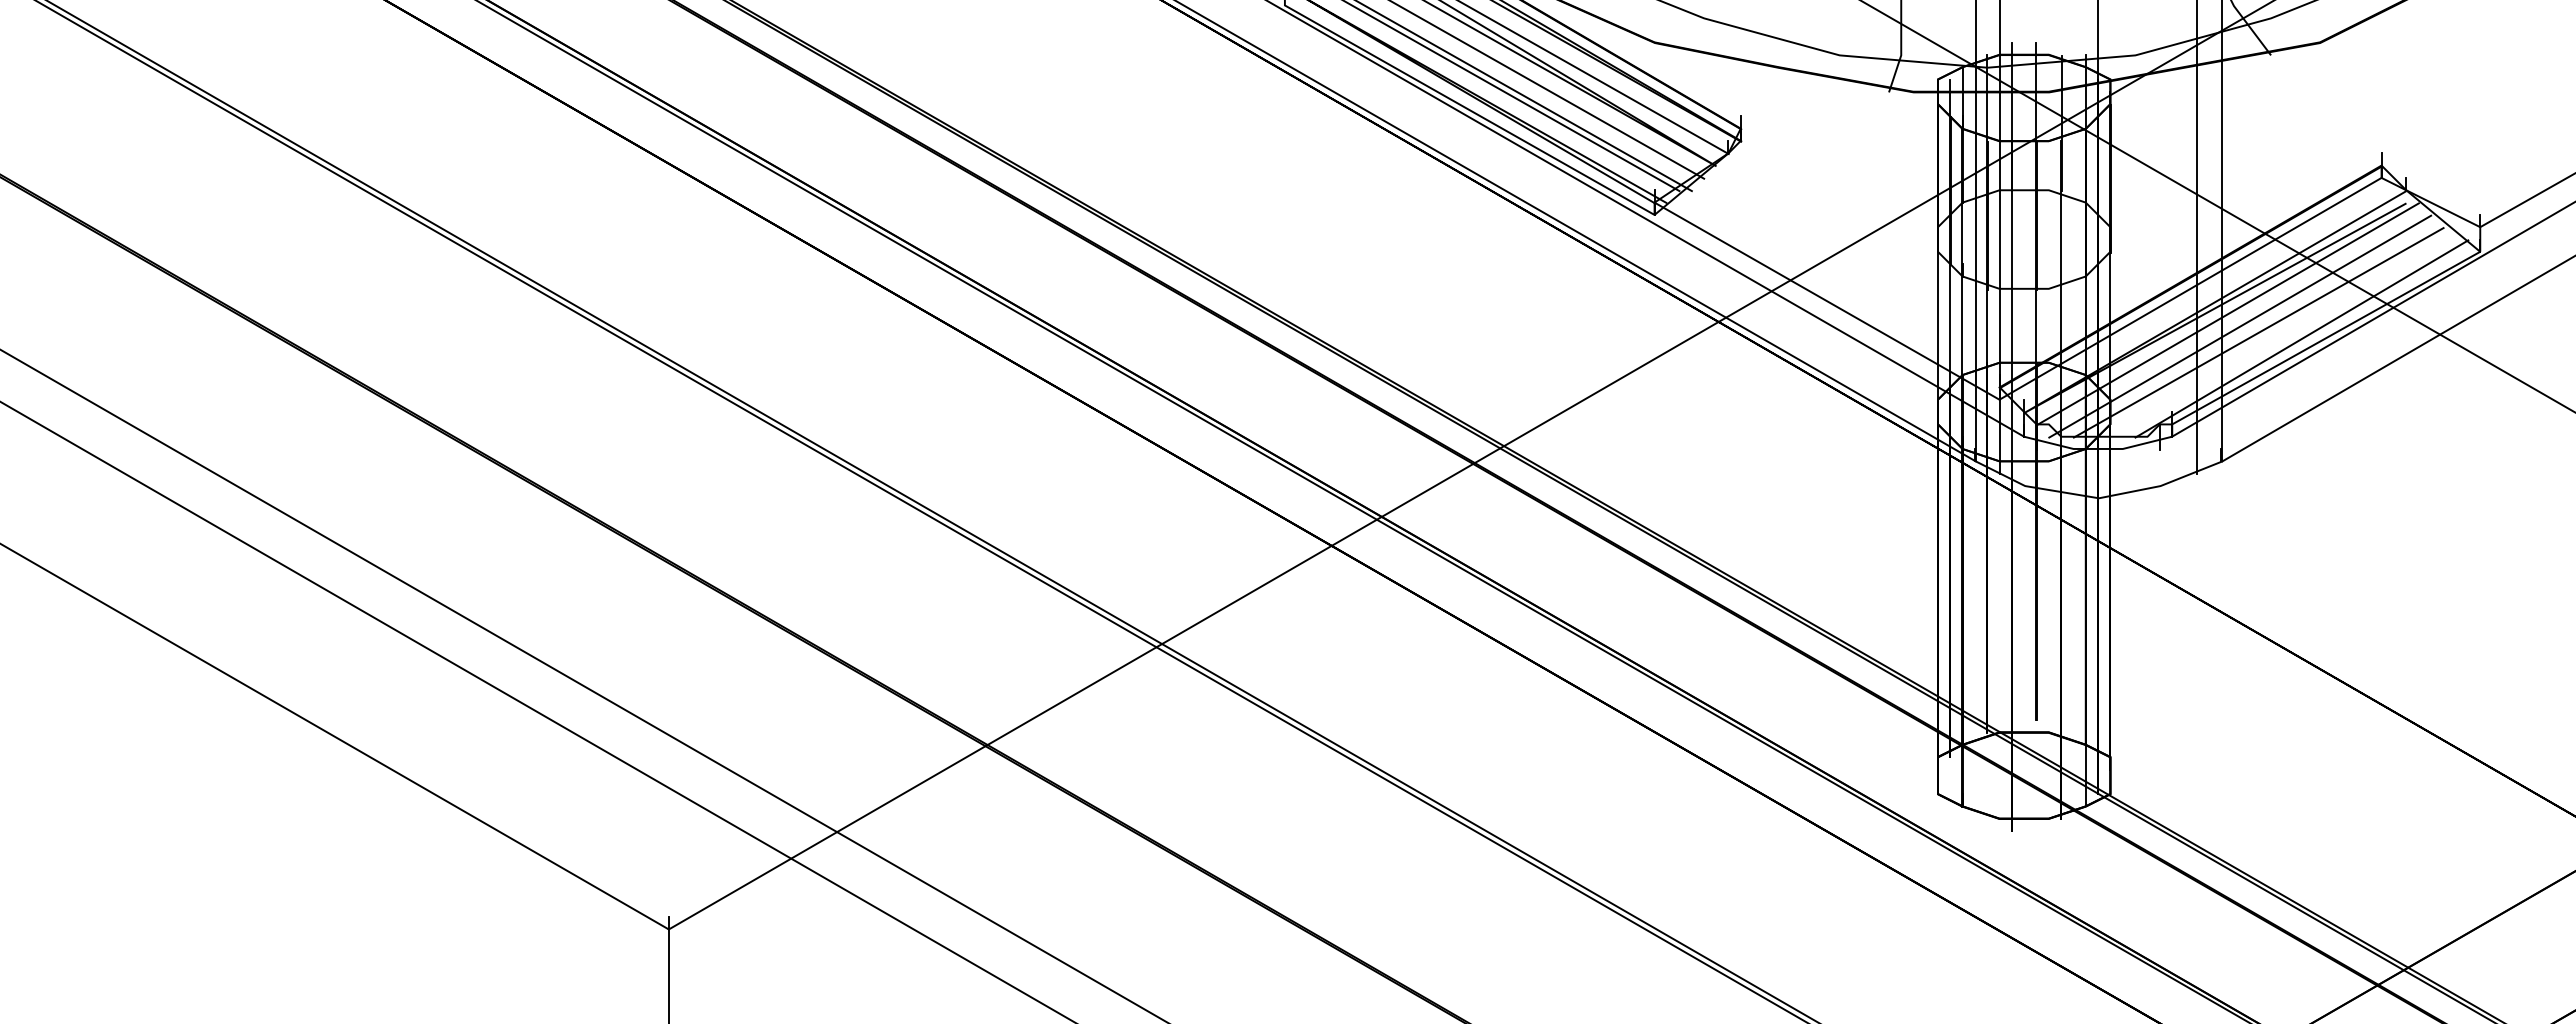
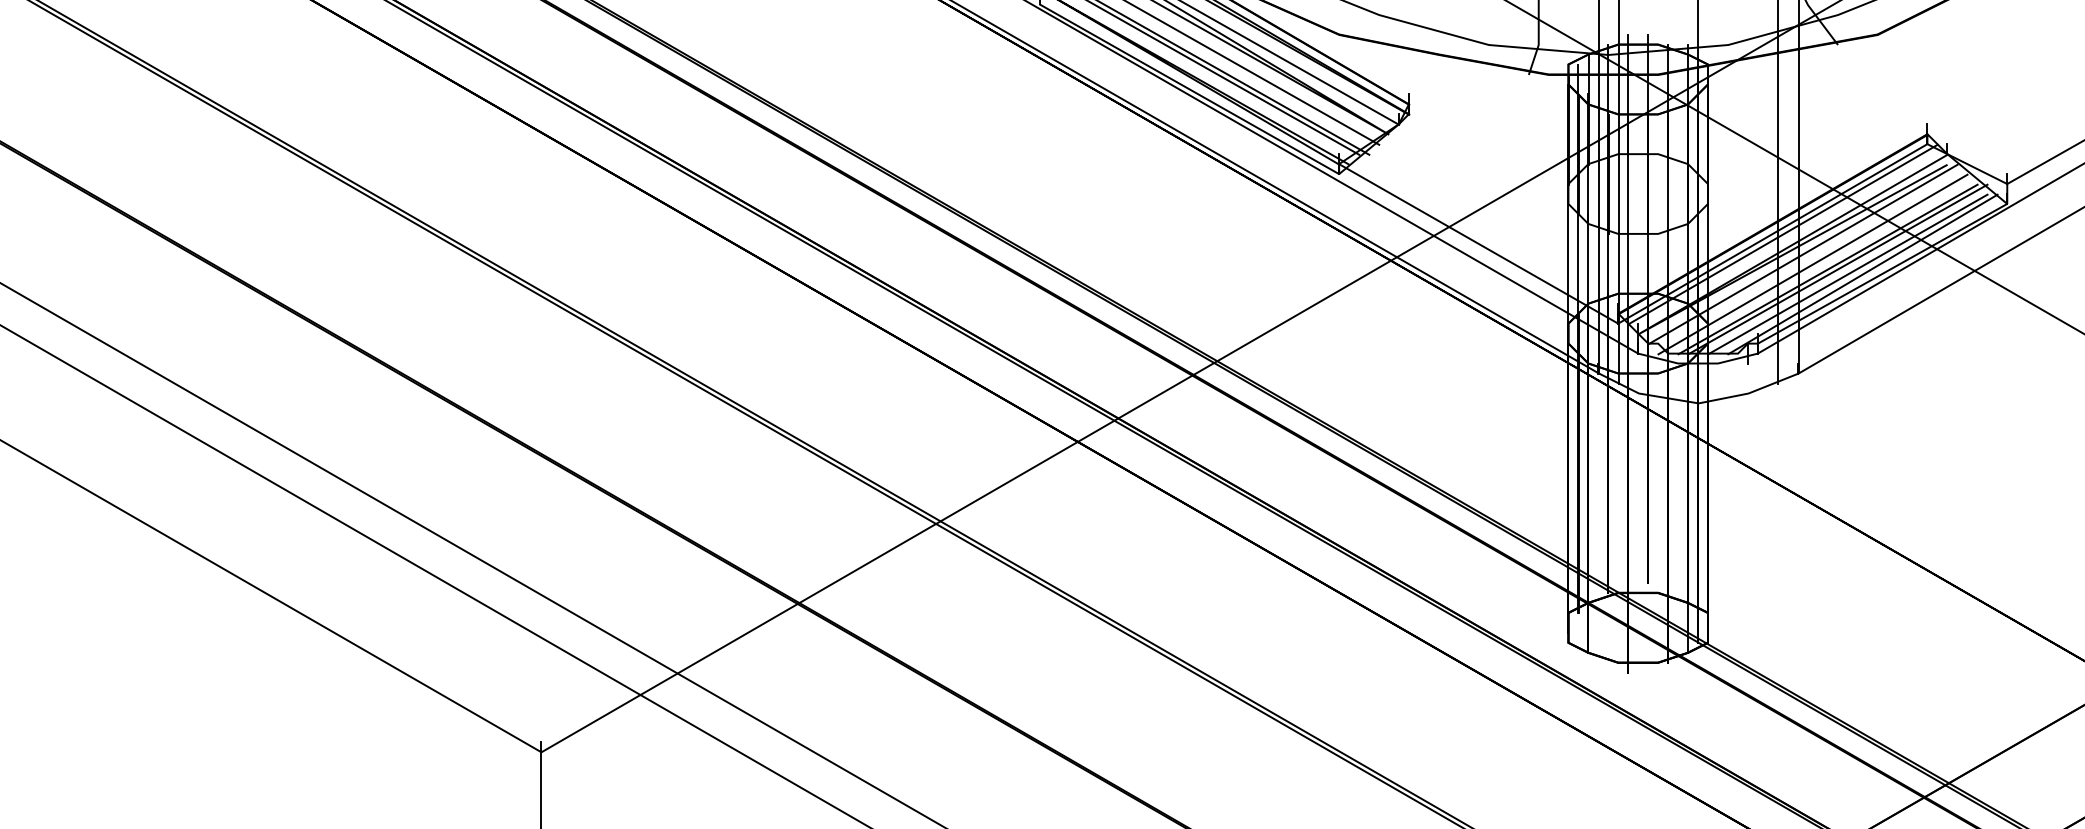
line: (2203, 289) -> (1783, 234), added
line: (2270, 332) -> (1837, 269), added
line: (2282, 338) -> (1847, 274), added

